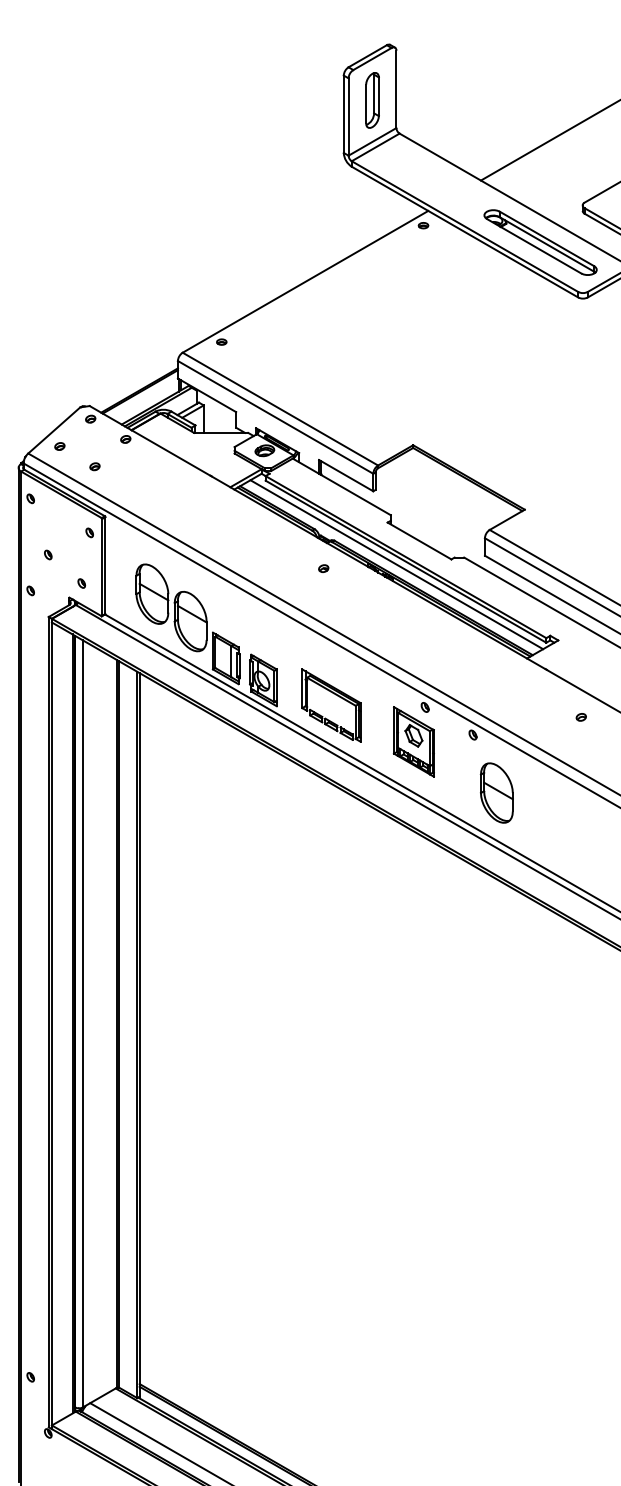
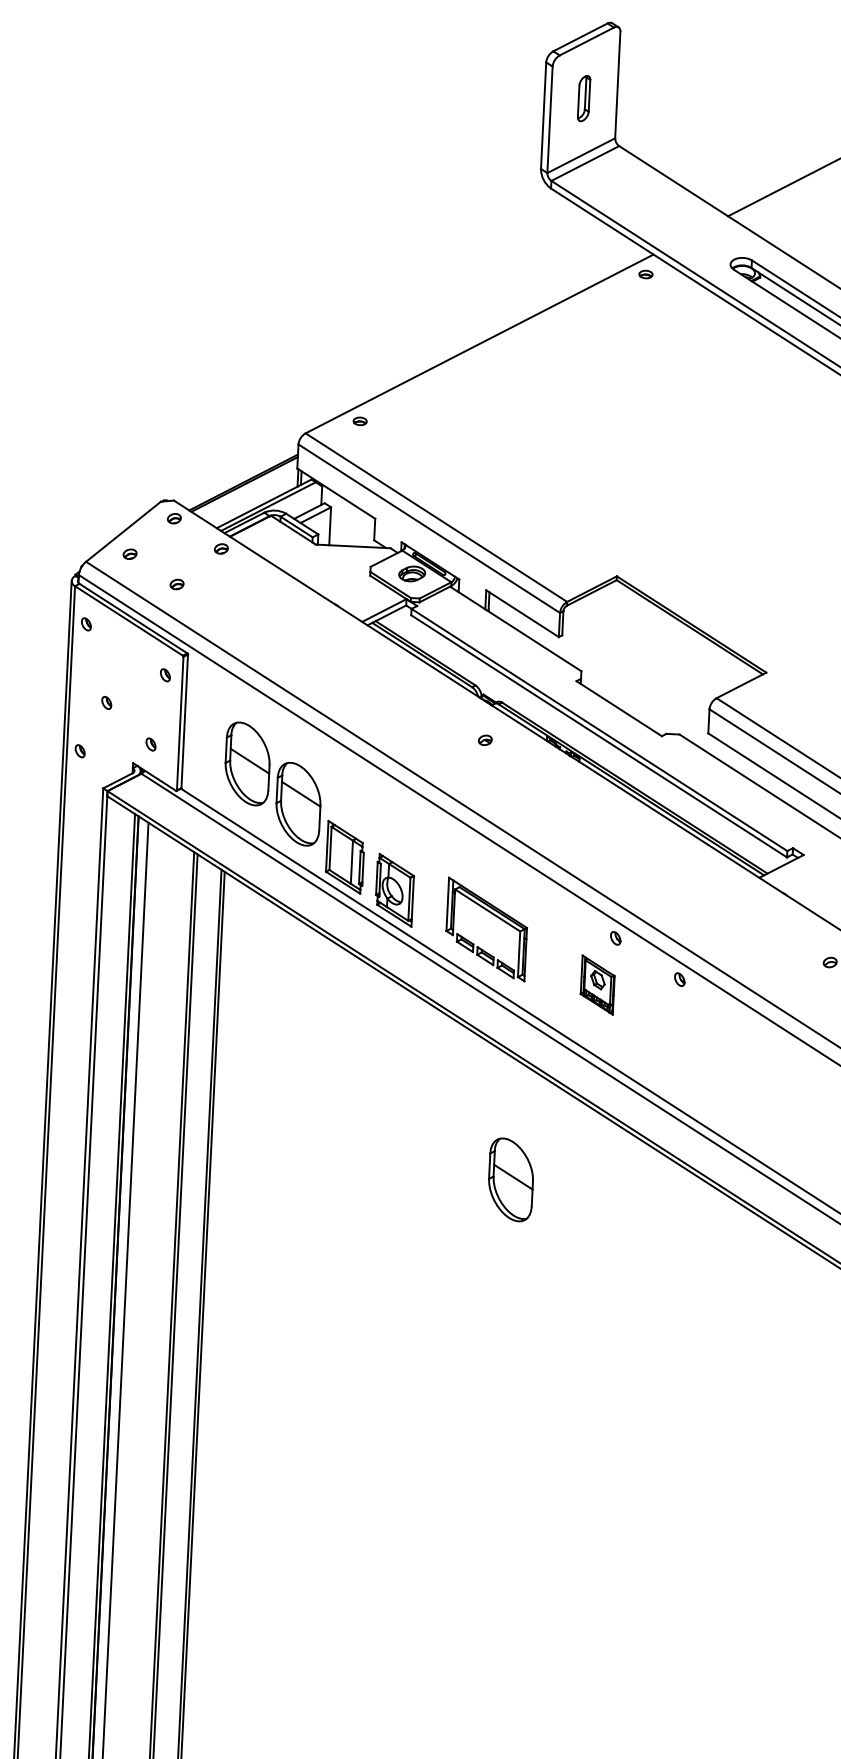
part: (372, 100) -> (584, 98), size x0.6
line: (396, 564) -> (585, 739), removed
part: (413, 741) -> (597, 984), size x0.6
part: (496, 792) -> (510, 1179), moved

